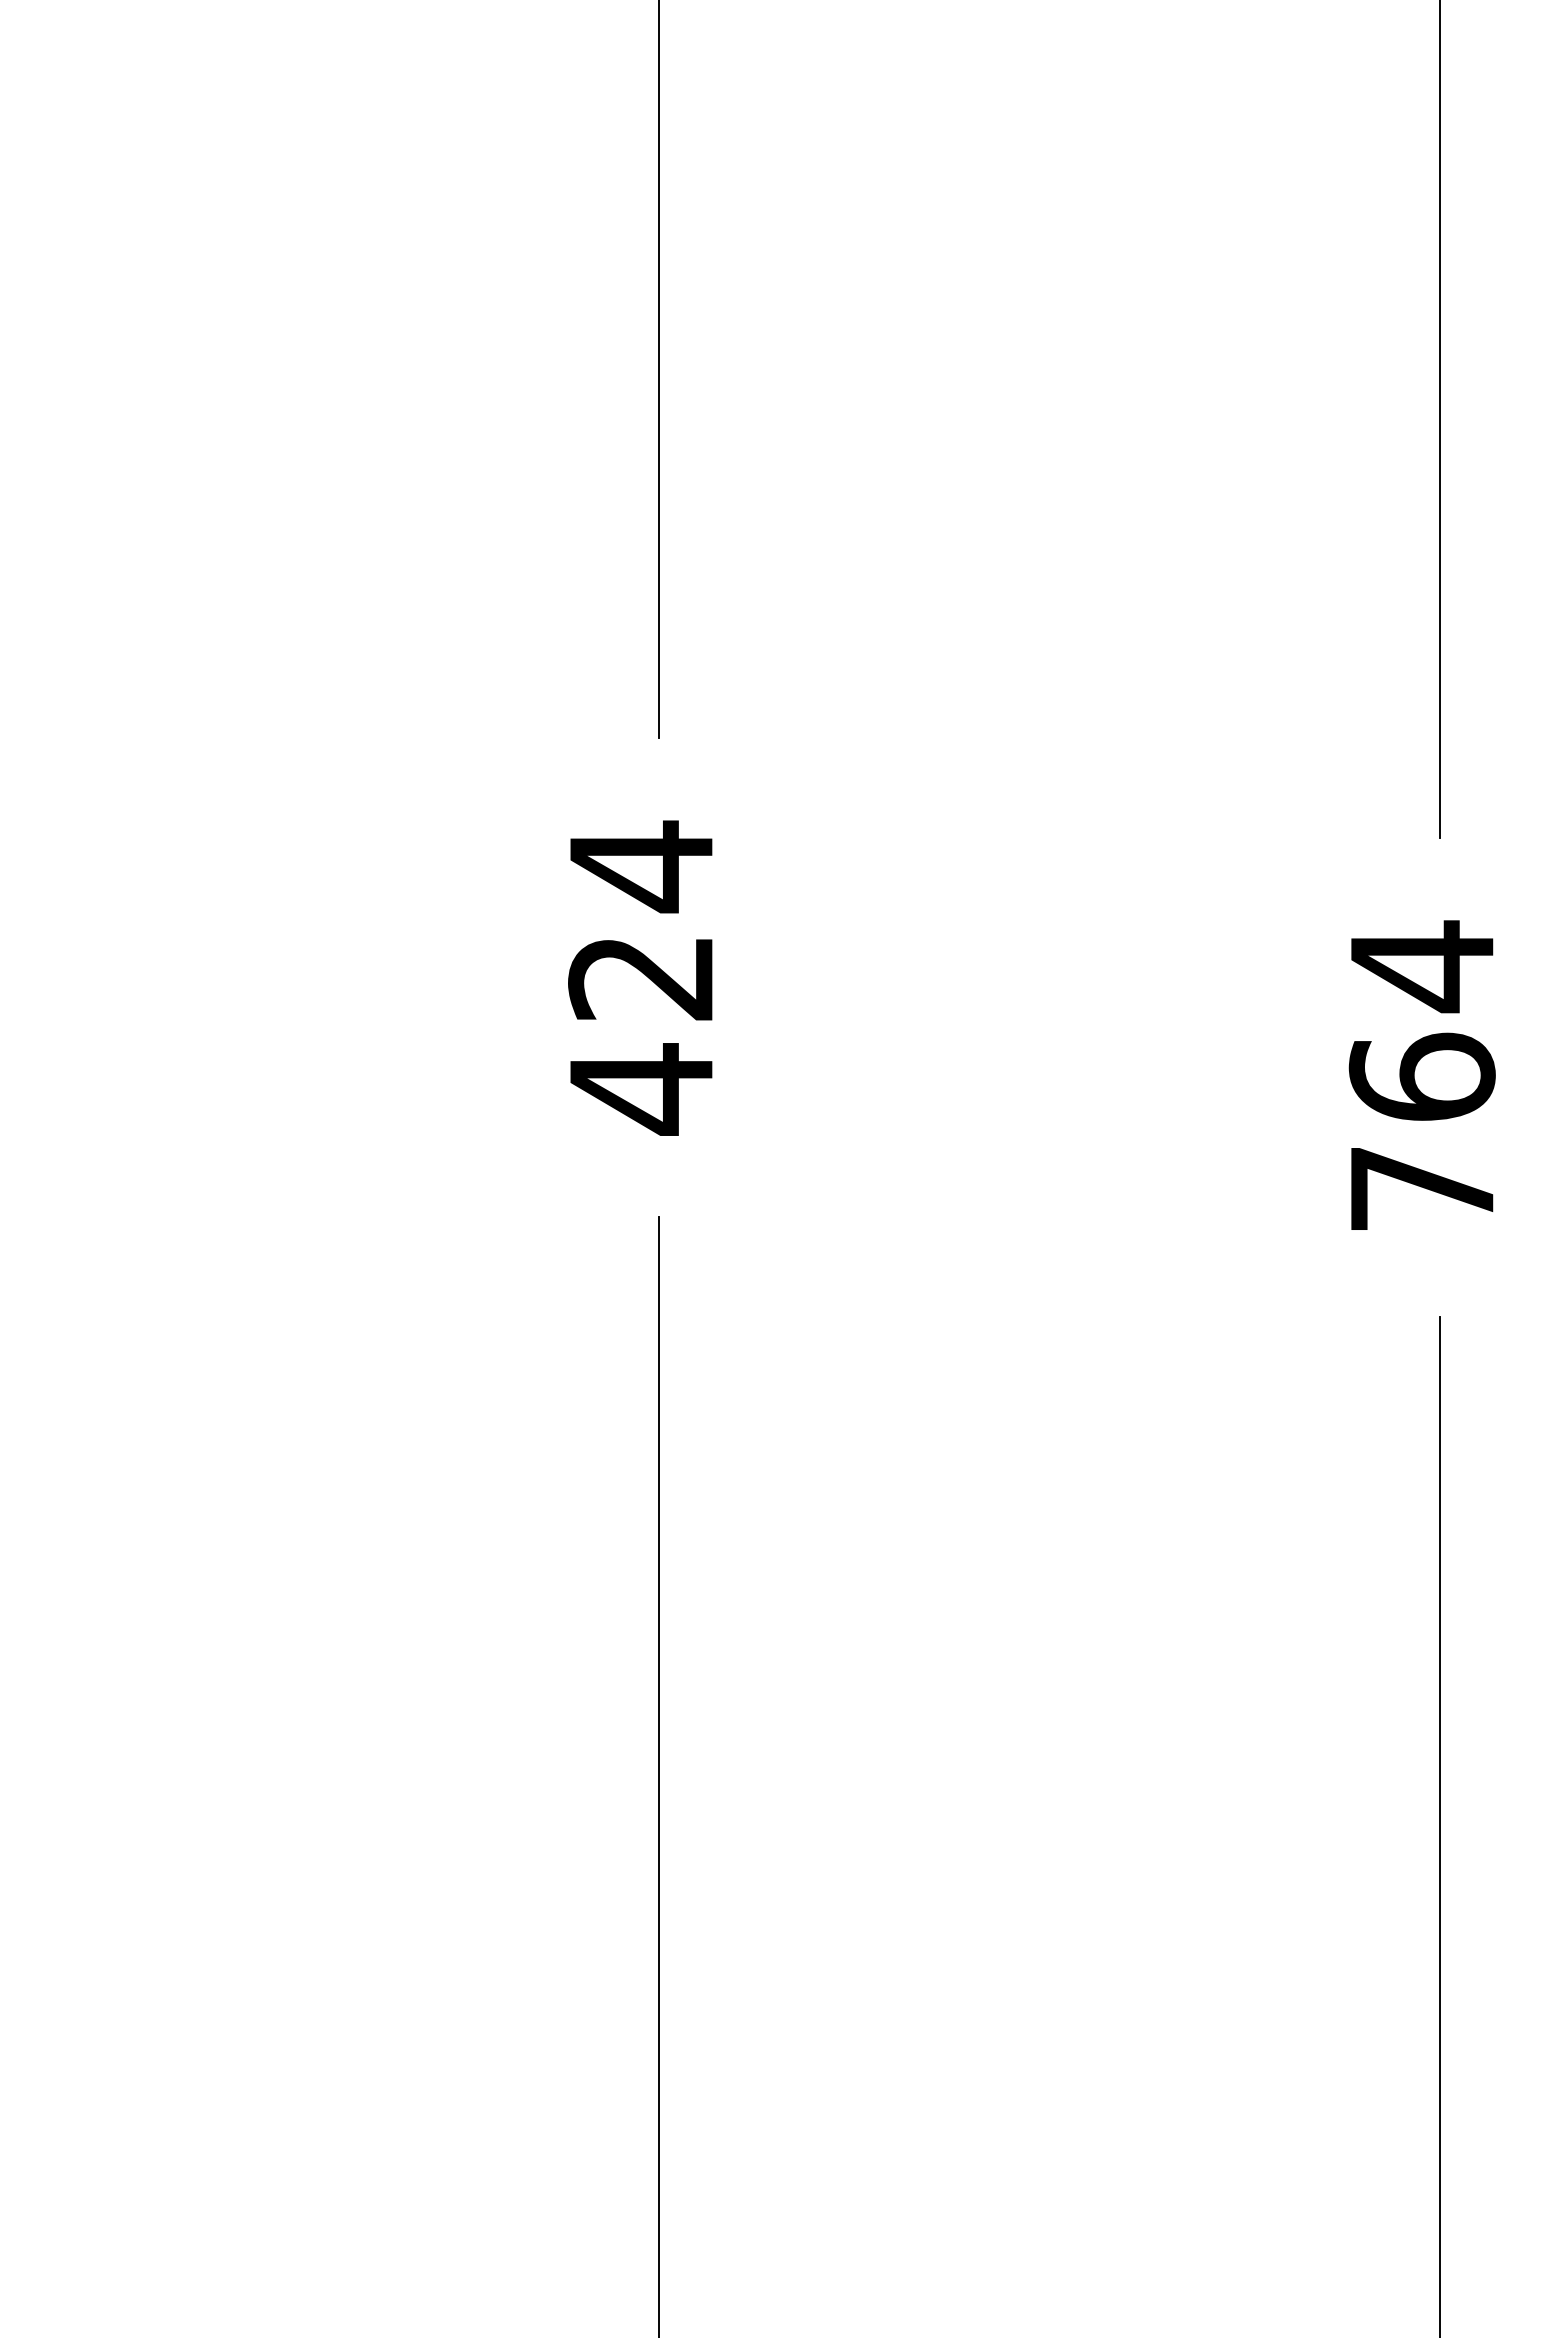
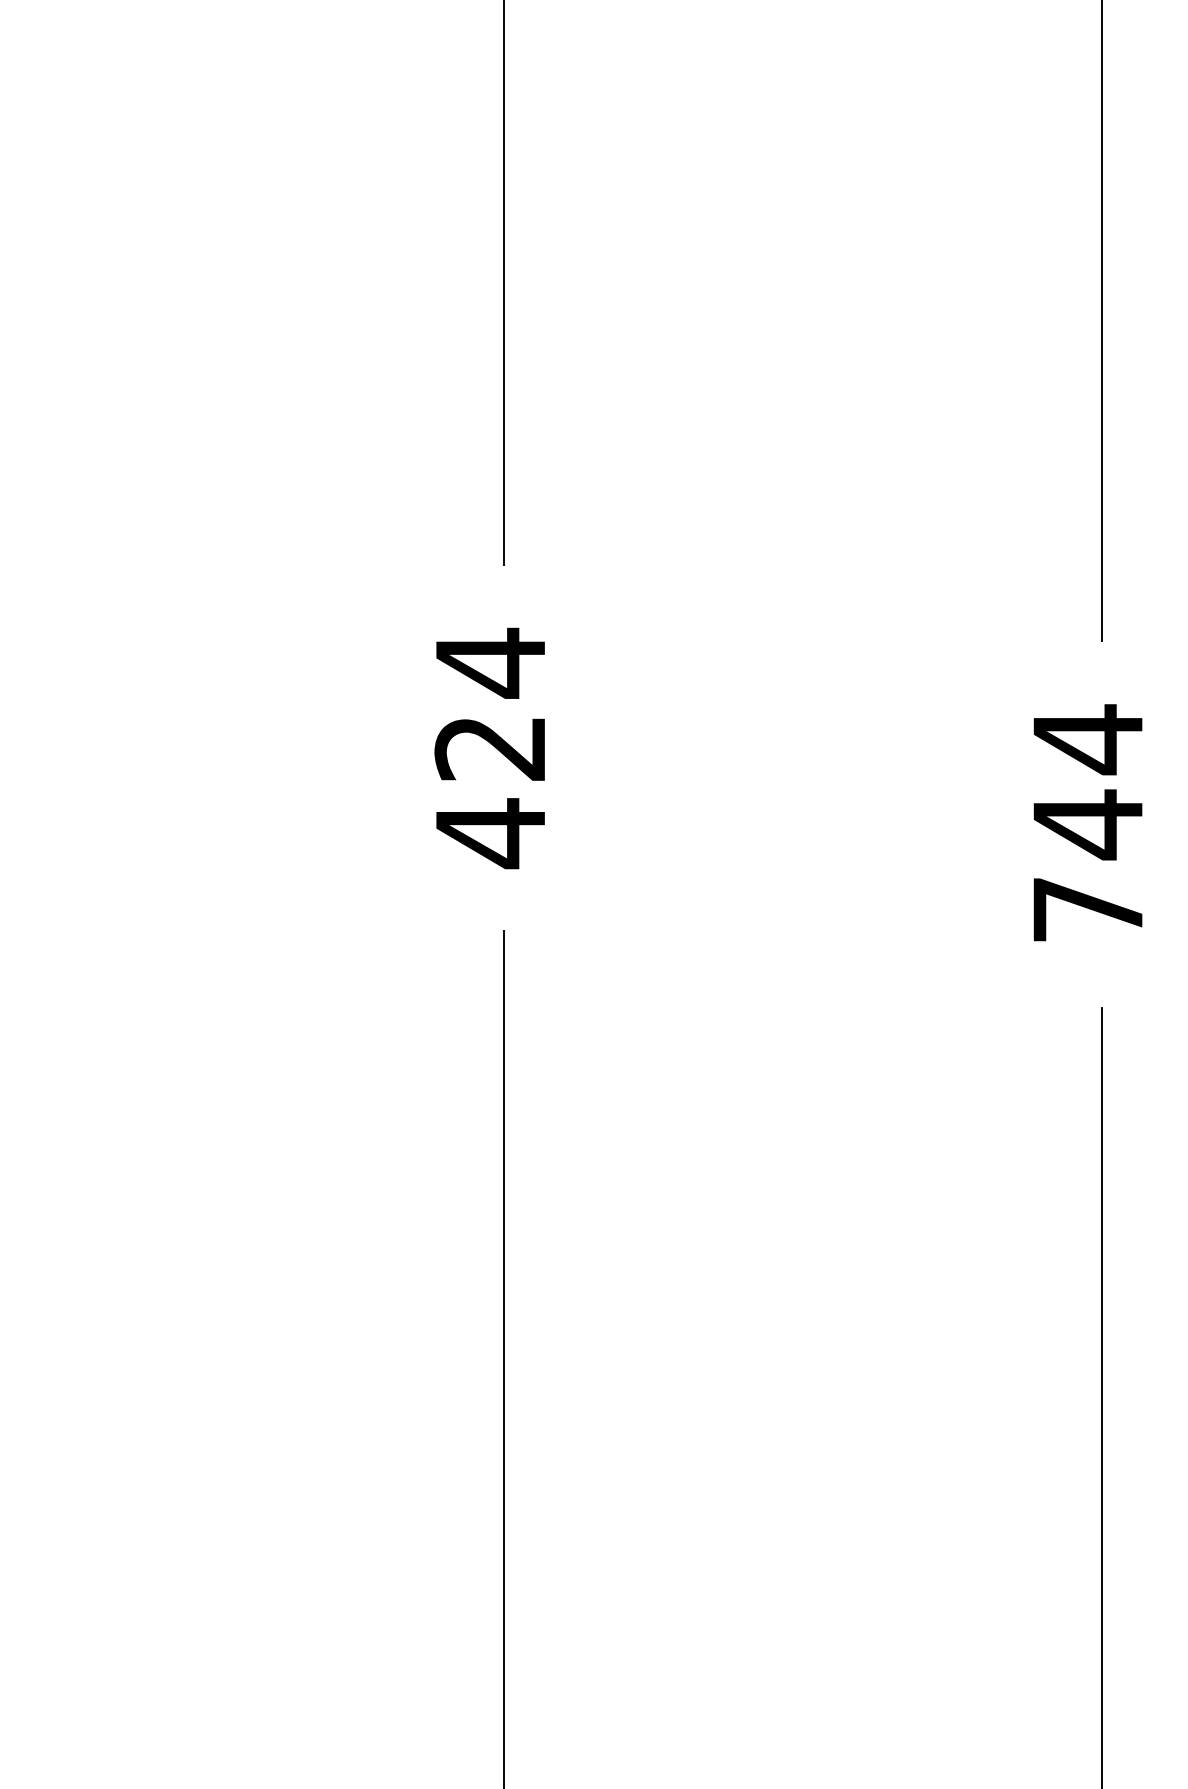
text: (1421, 1077) -> (1087, 824), 764 -> 744

